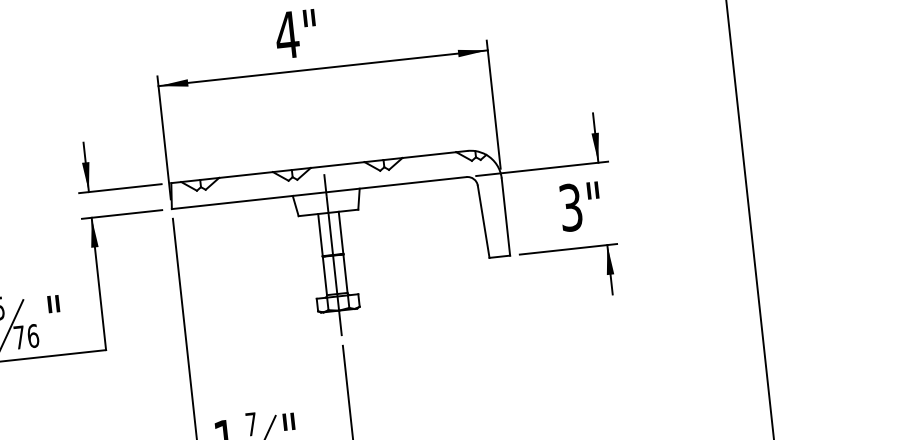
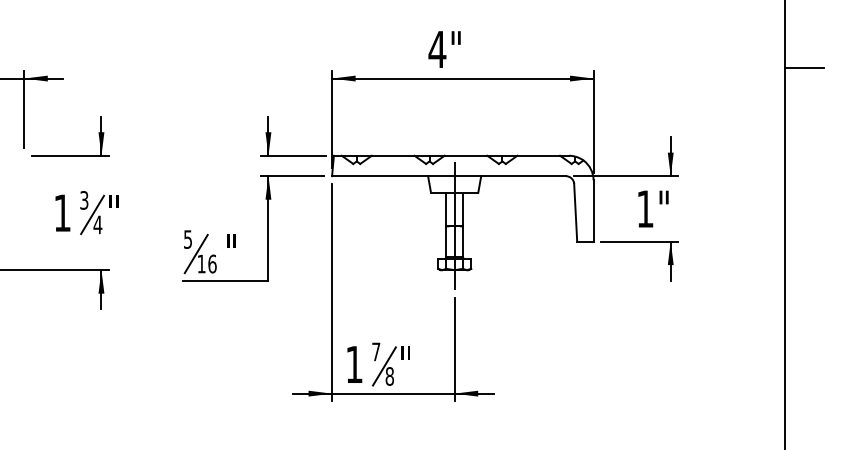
line: (750, 8) -> (803, 68), added
text: (571, 208) -> (645, 209), 3" -> 1"
text: (19, 336) -> (201, 263), 76 -> 16

